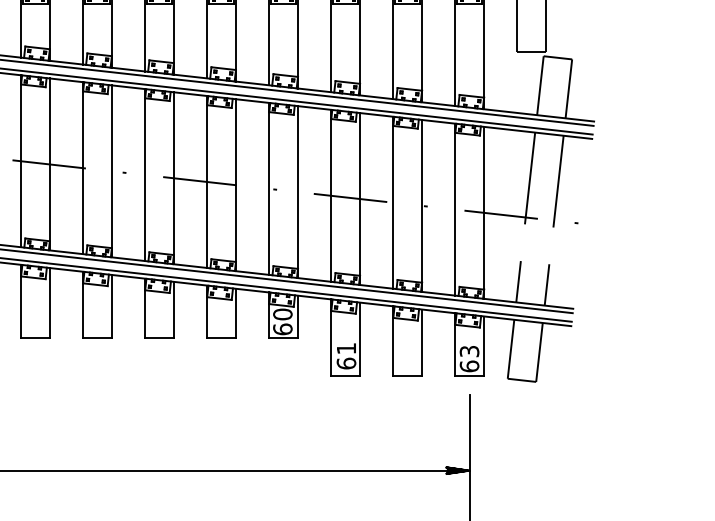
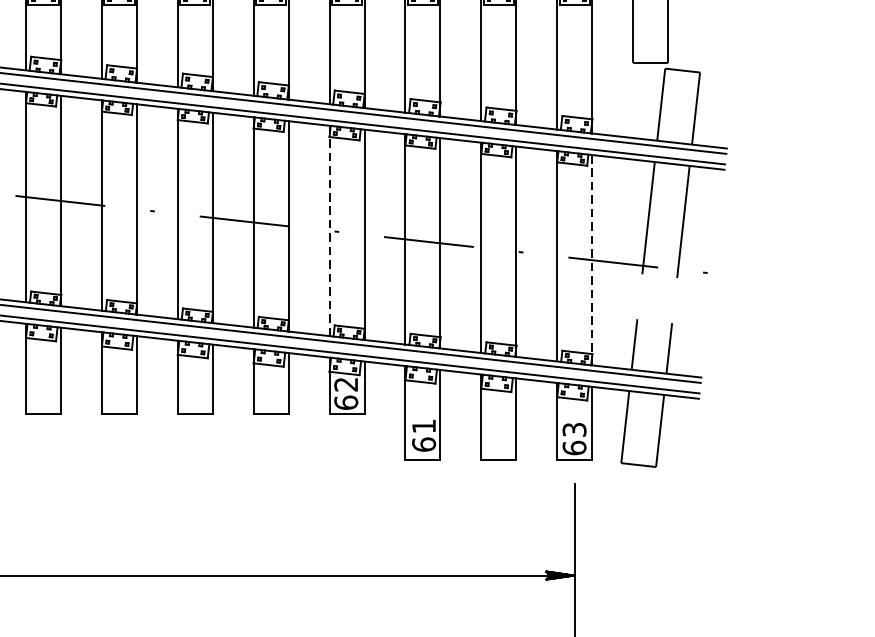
line: (269, 188) -> (329, 230), solid -> dashed
line: (484, 212) -> (592, 259), solid -> dashed
text: (282, 314) -> (345, 384), 60 -> 62

